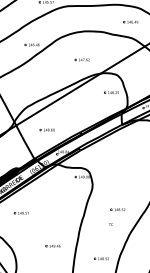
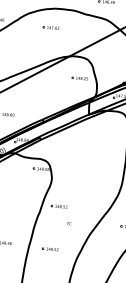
part: (81, 59) -> (50, 27), moved
line: (117, 209) -> (58, 206), moved
part: (101, 258) -> (50, 248), moved

